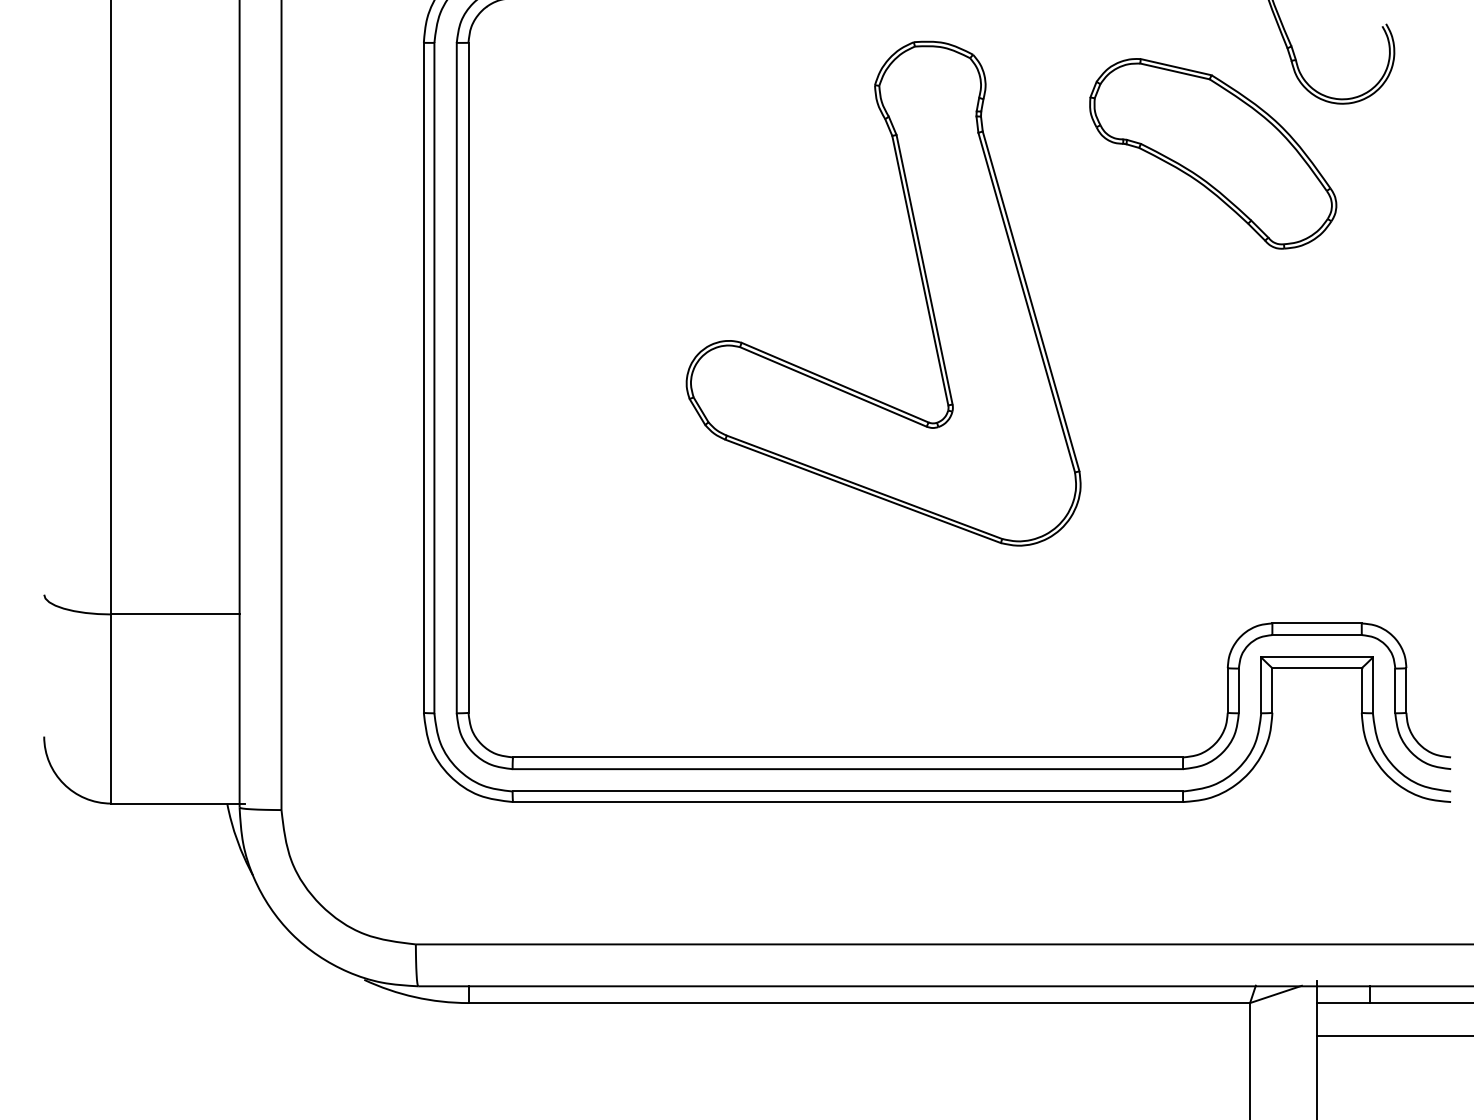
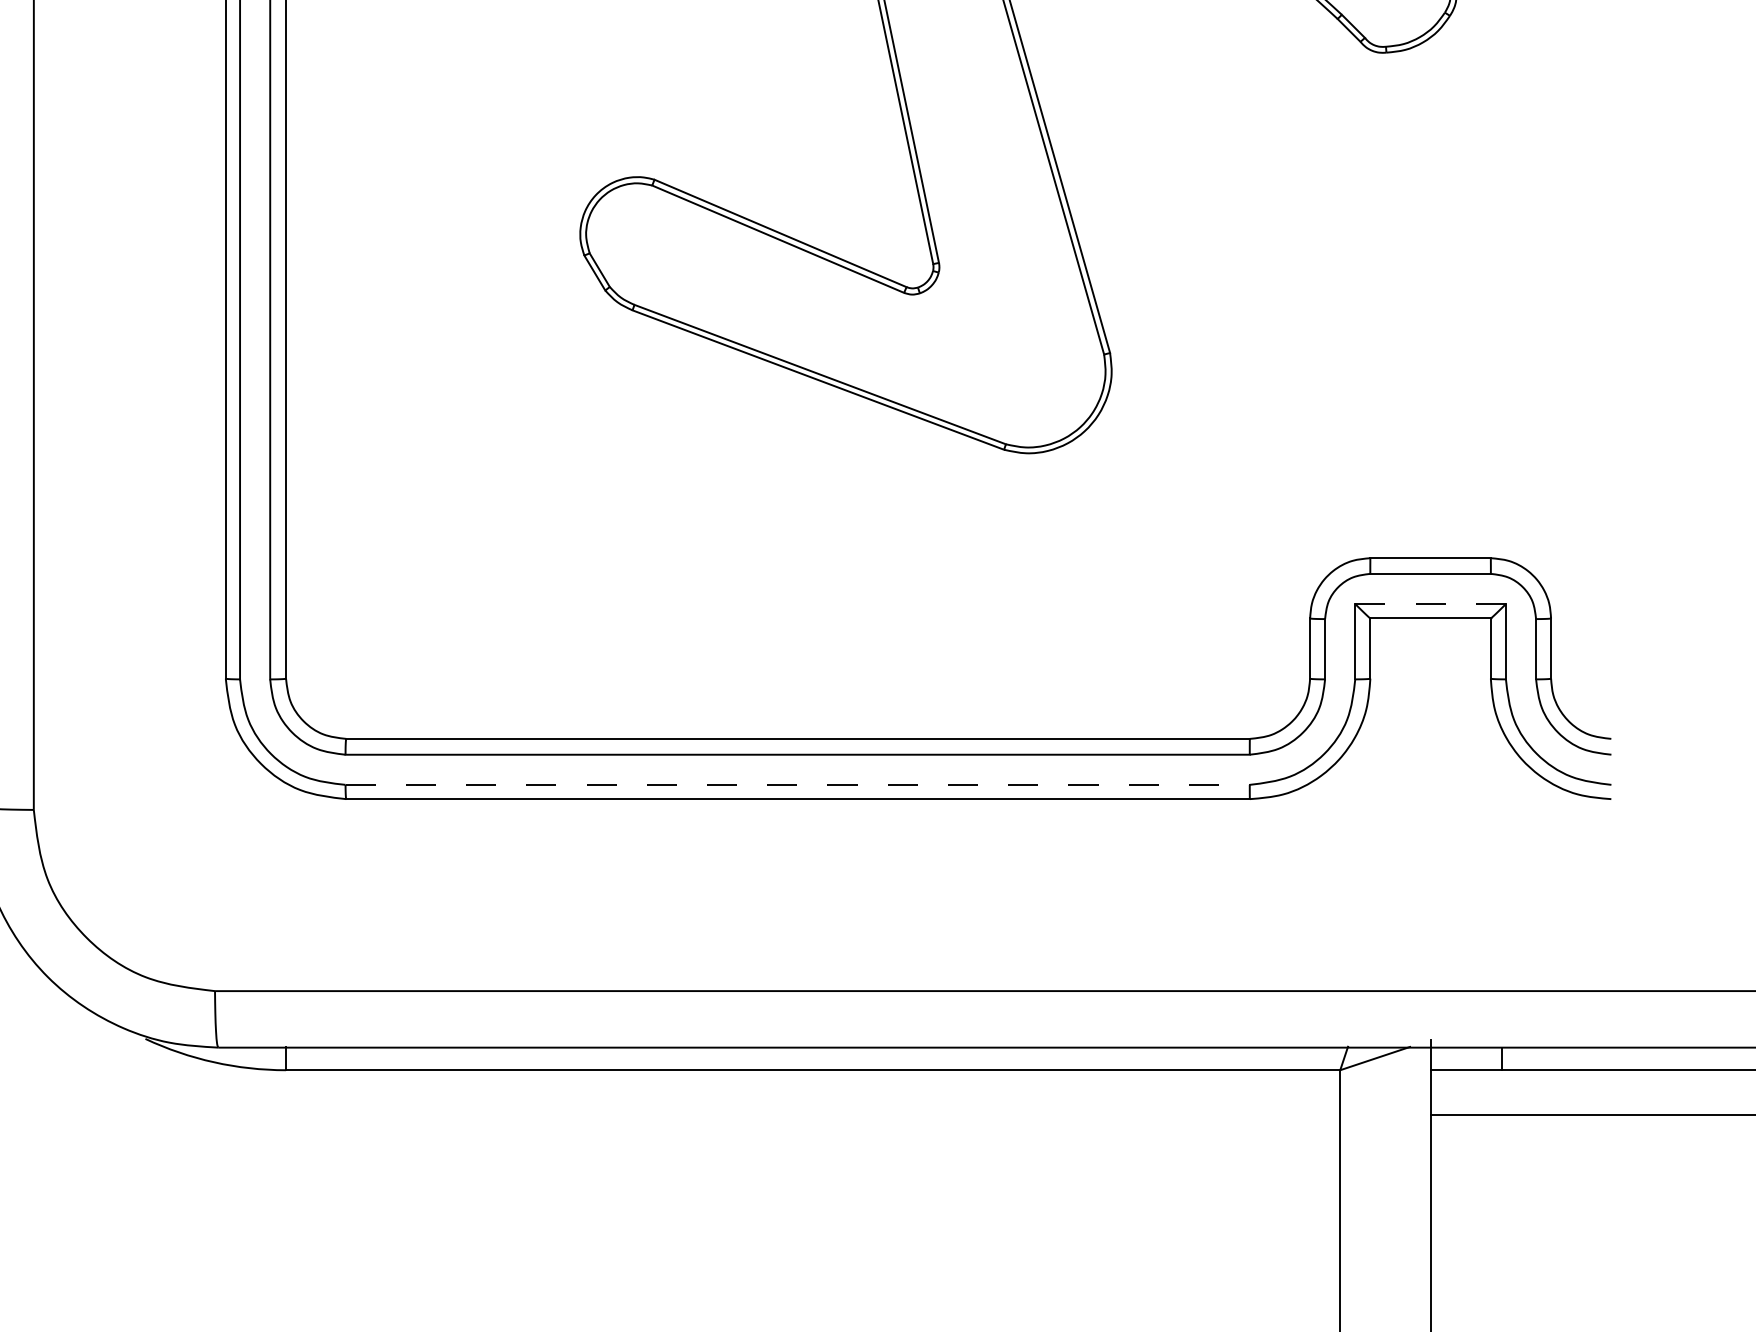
line: (1317, 657) -> (1431, 604), solid -> dashed
line: (848, 791) -> (798, 784), solid -> dashed

